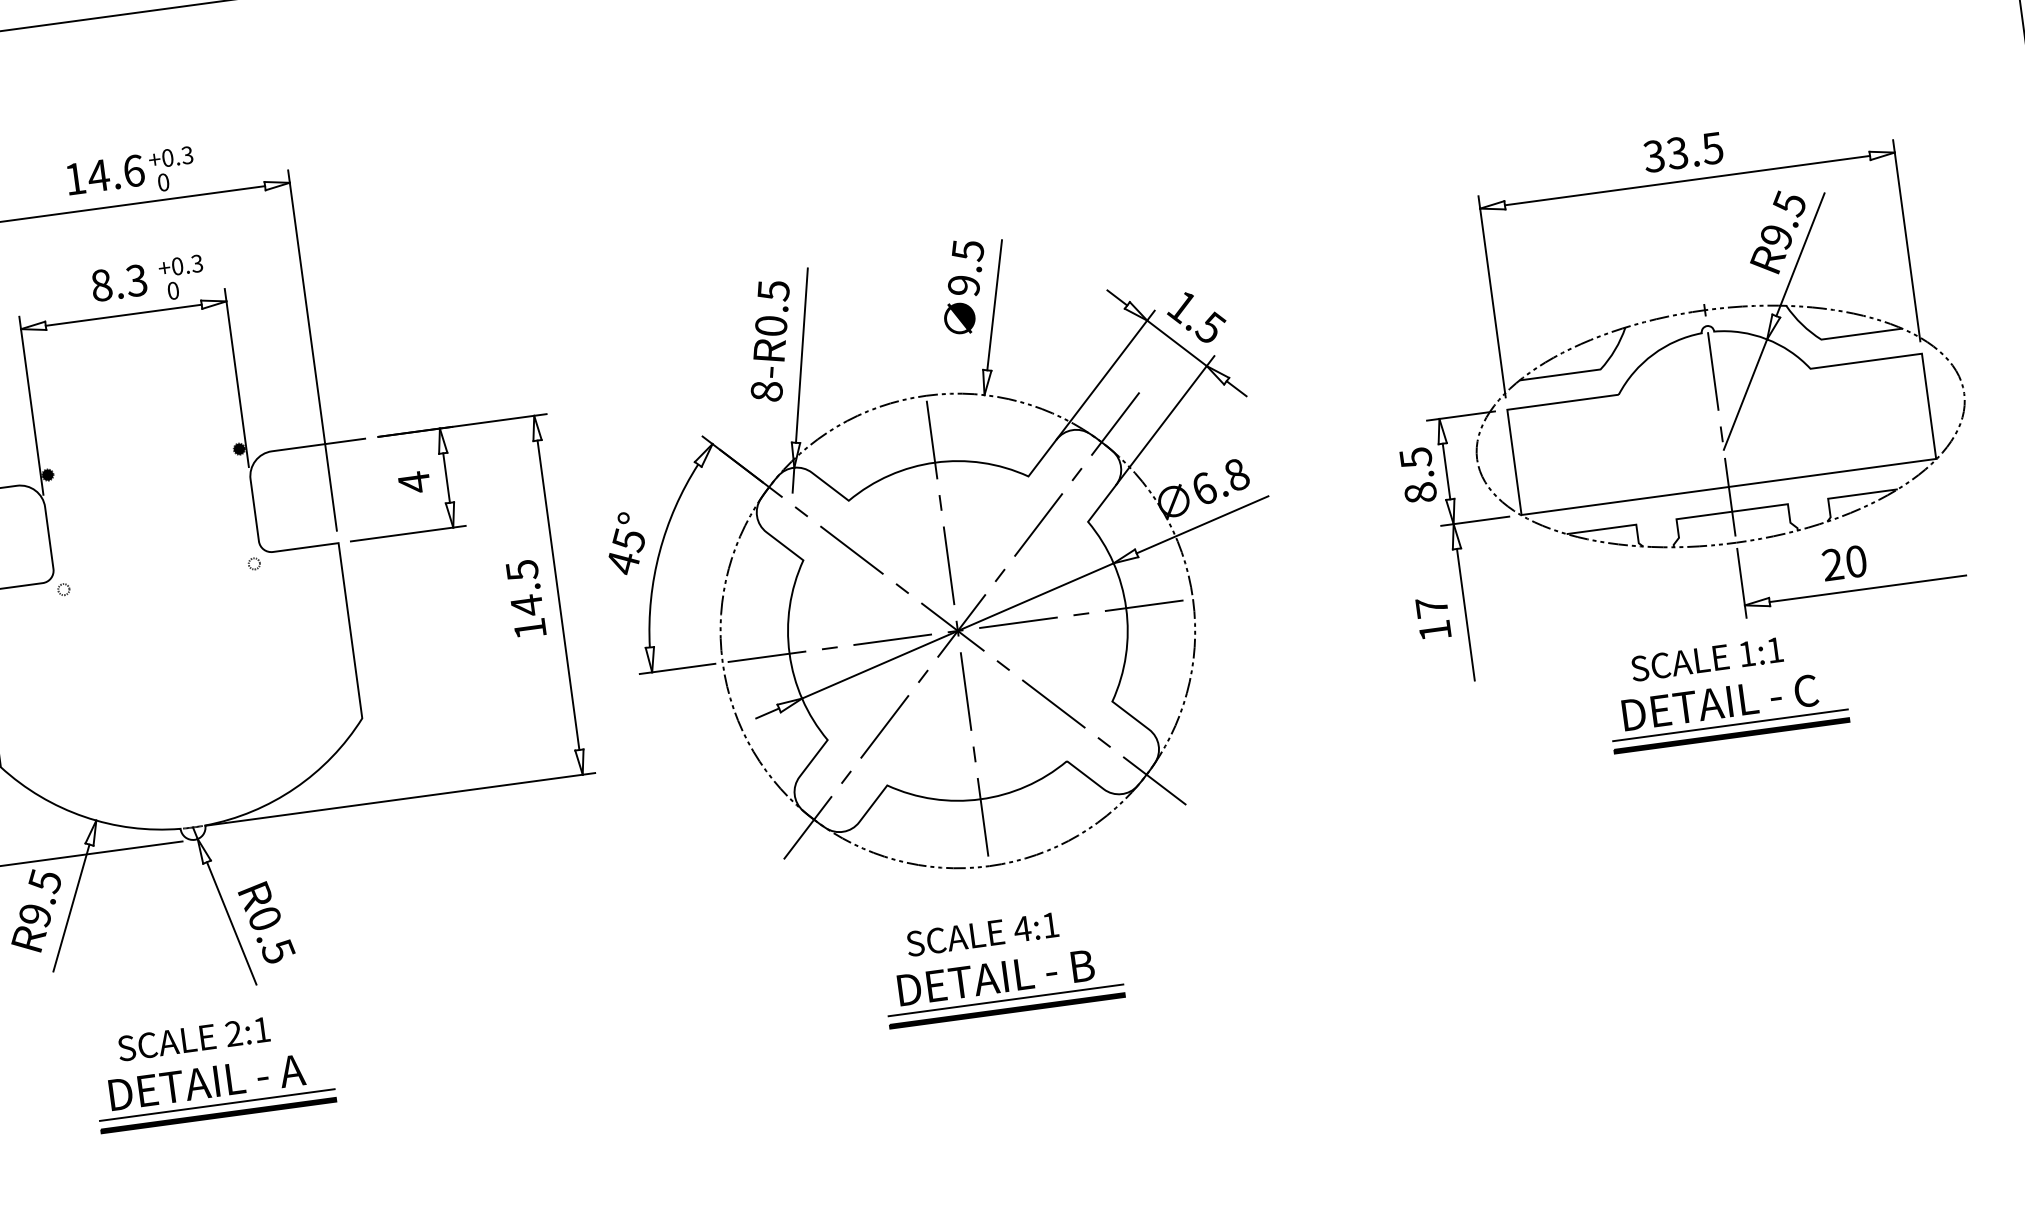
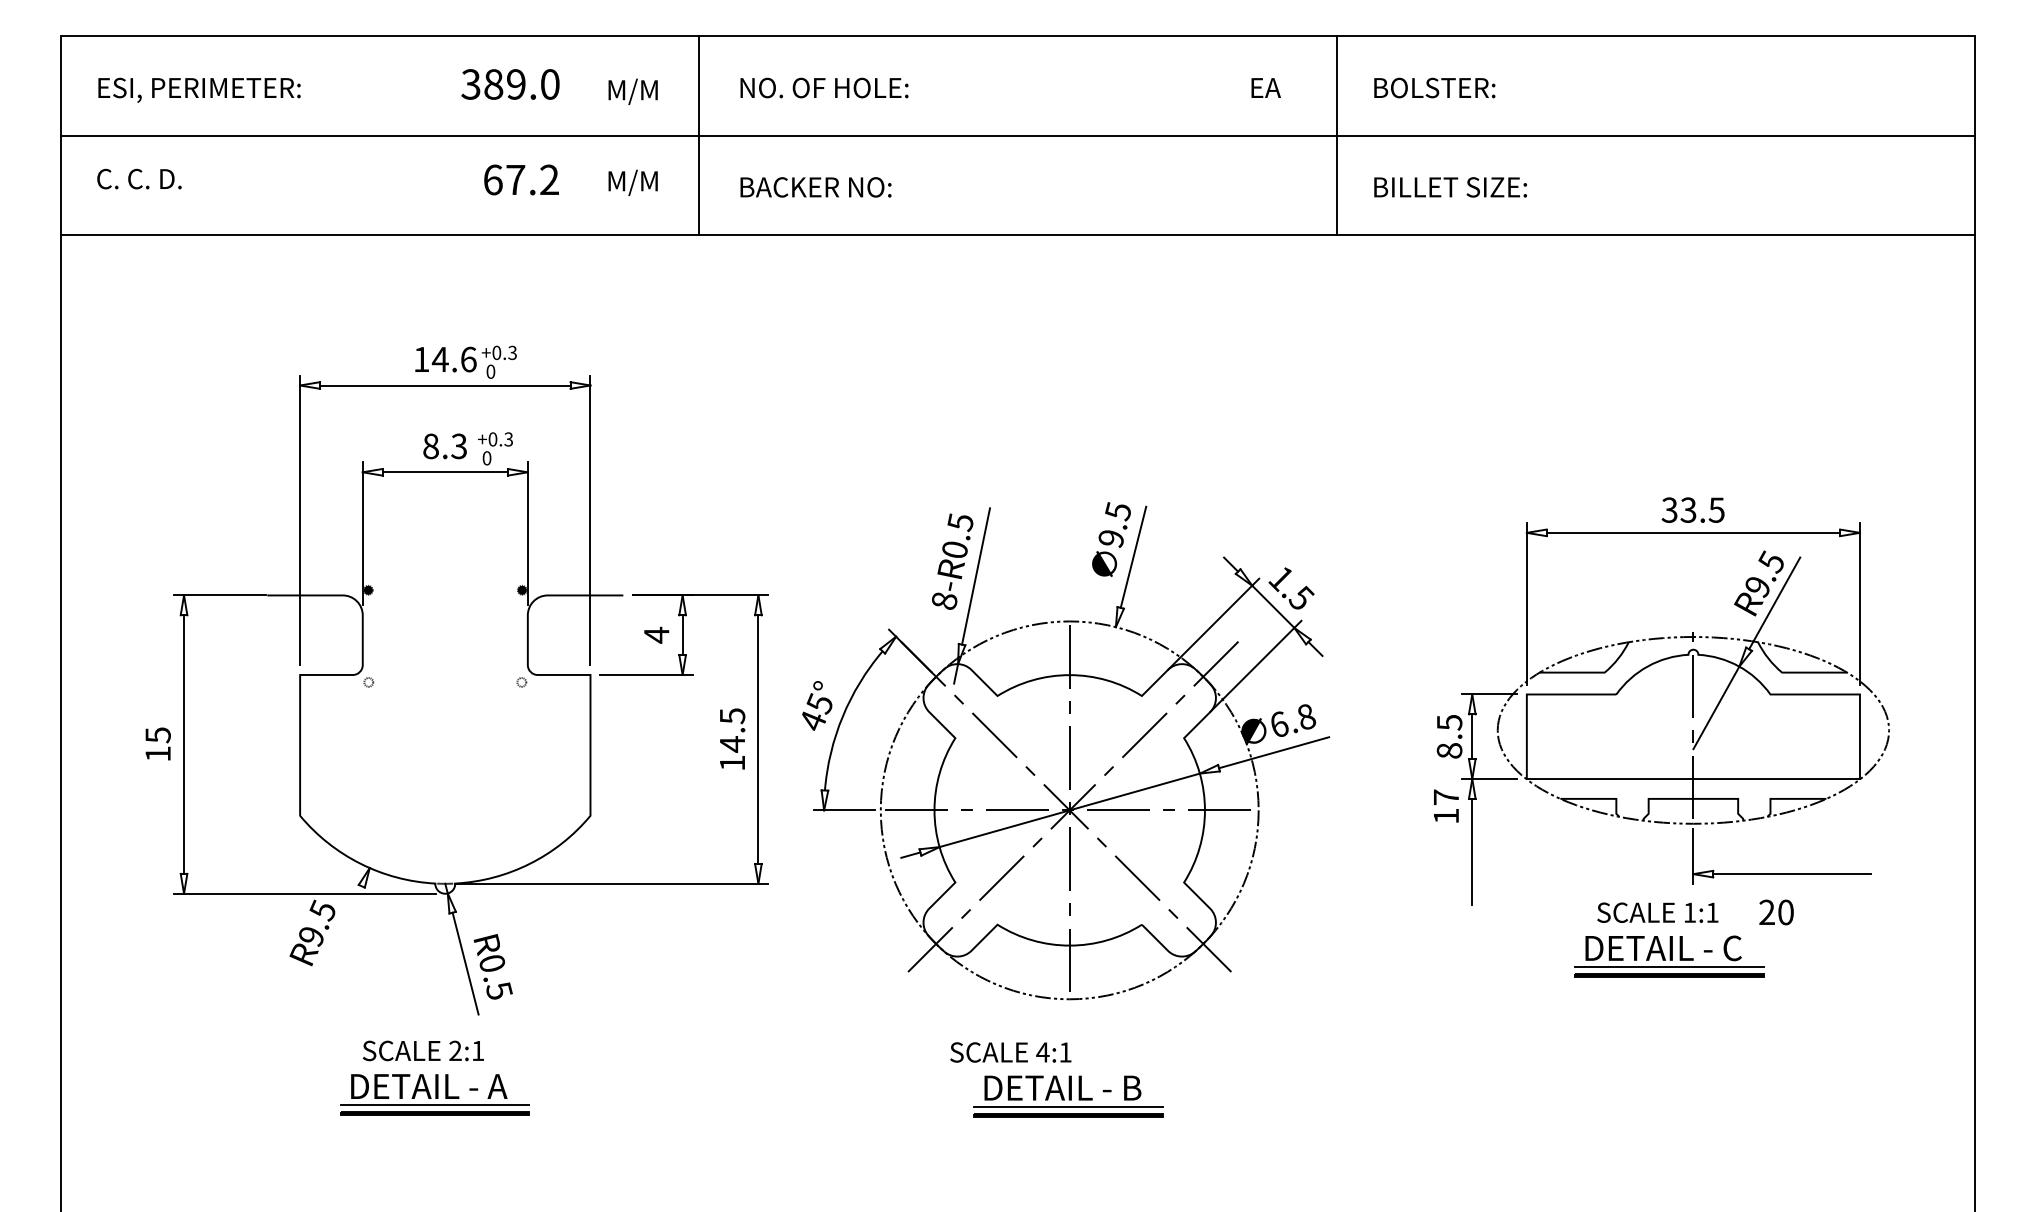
text: (1844, 563) -> (1776, 912), moved
text: (1433, 617) -> (1446, 805), moved
line: (71, 908) -> (340, 934), removed
text: (982, 934) -> (1010, 1052), moved

